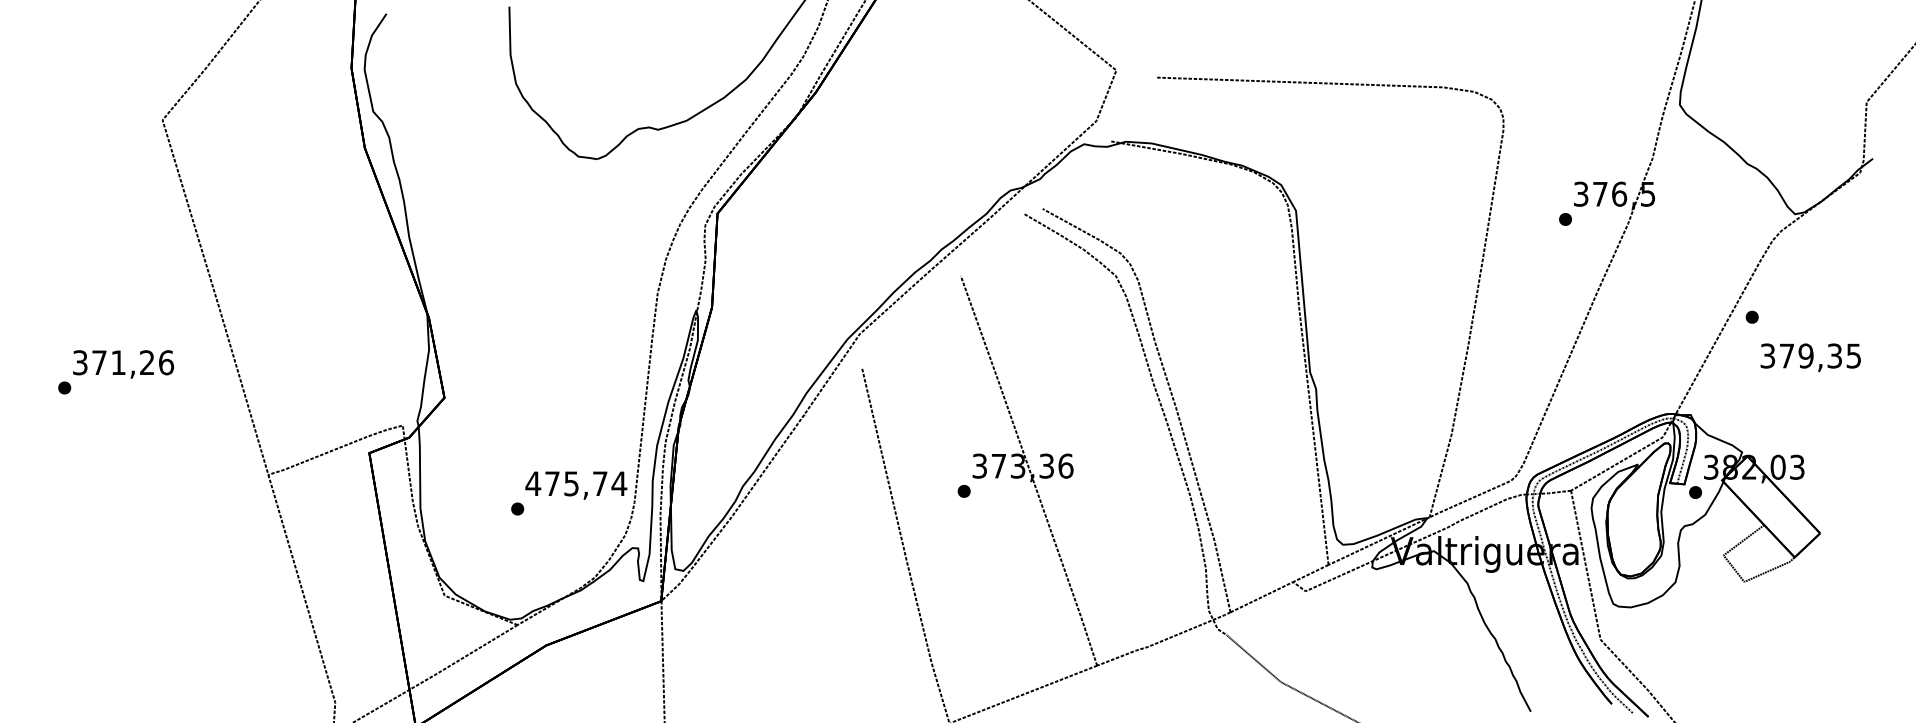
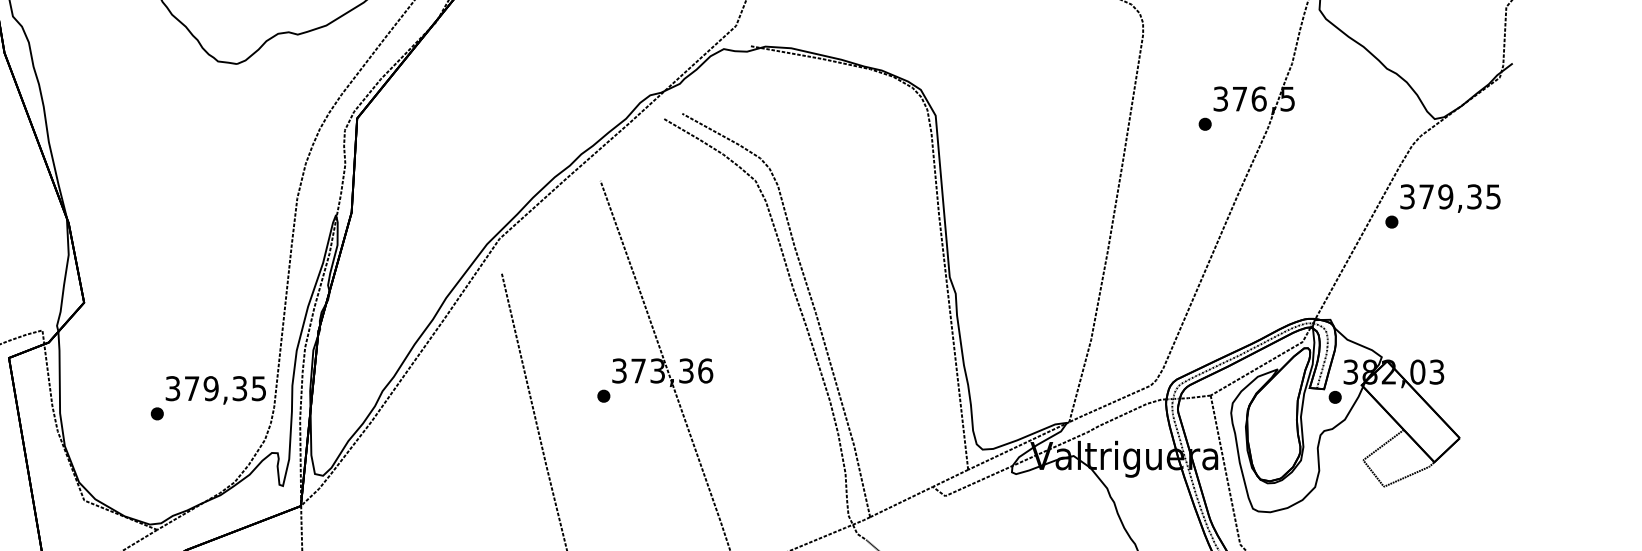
text: (1810, 357) -> (1450, 198), moved
text: (576, 483) -> (216, 388), 475,74 -> 379,35

